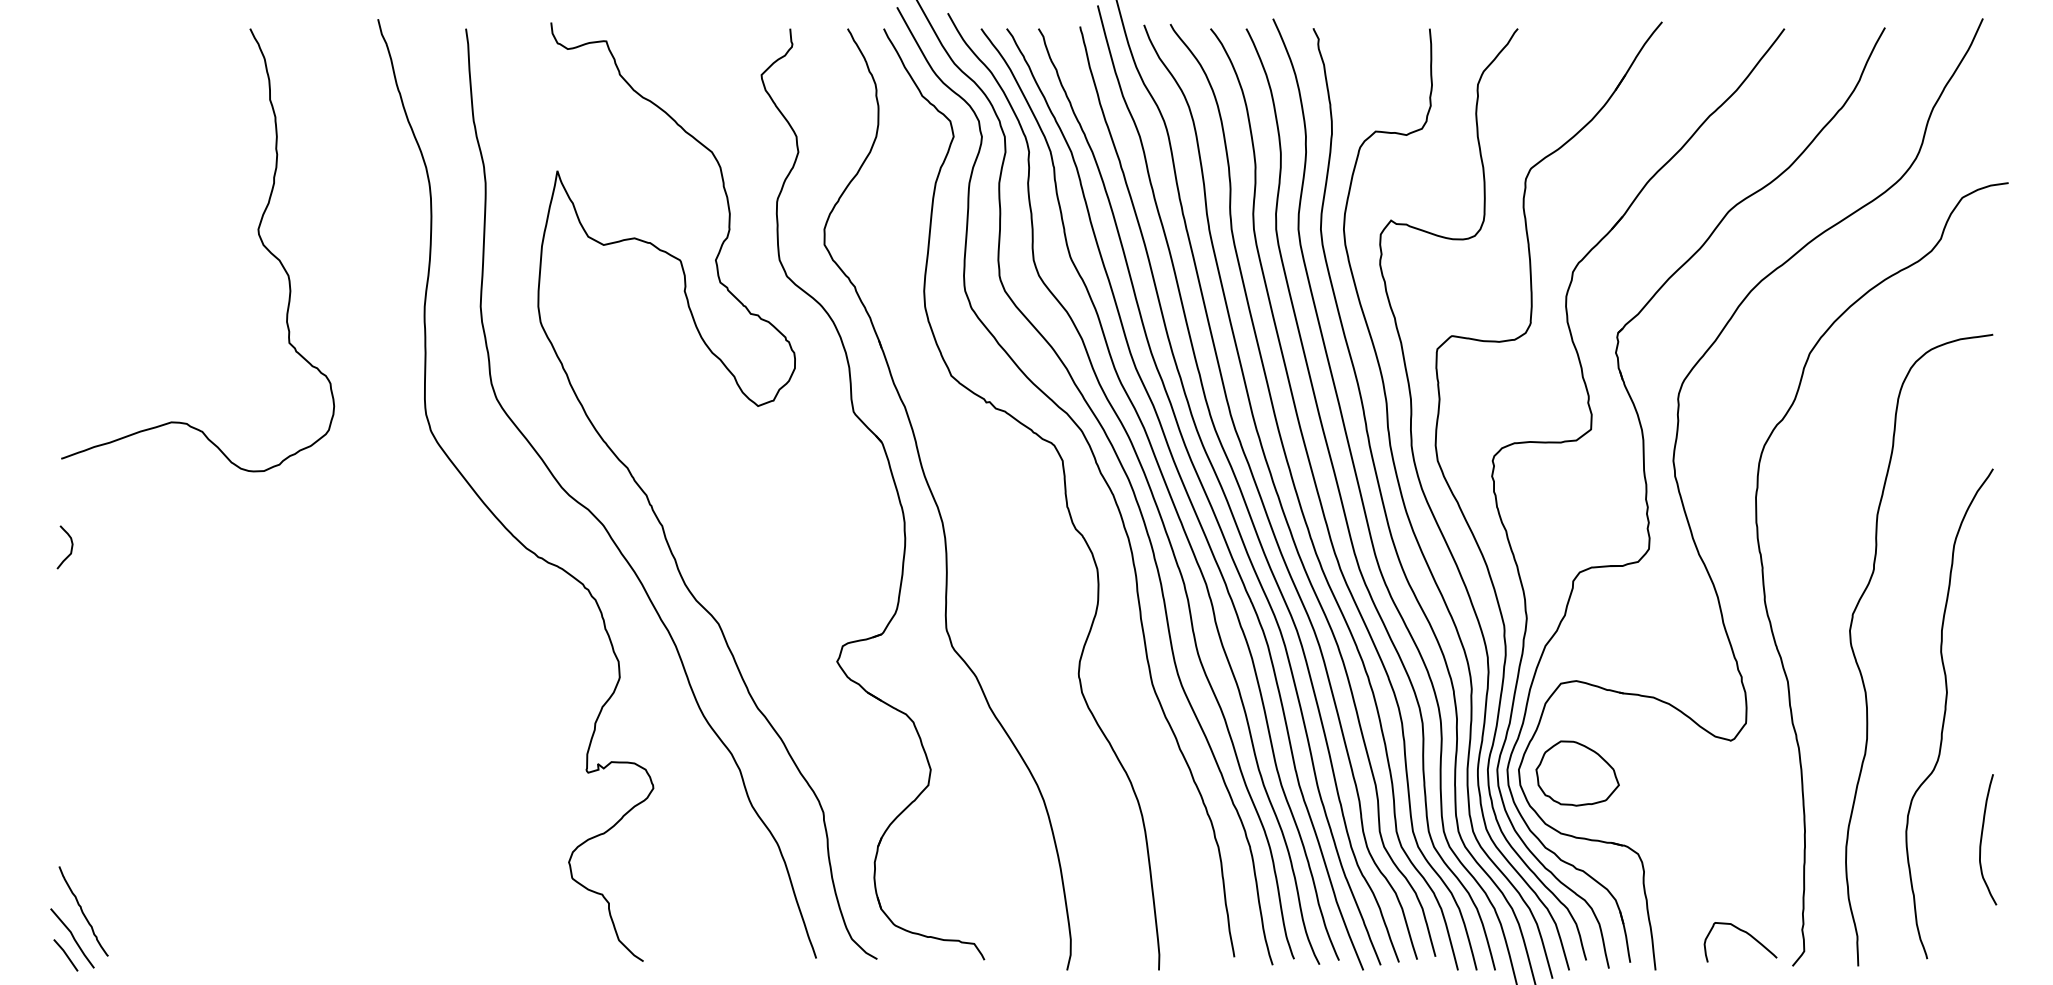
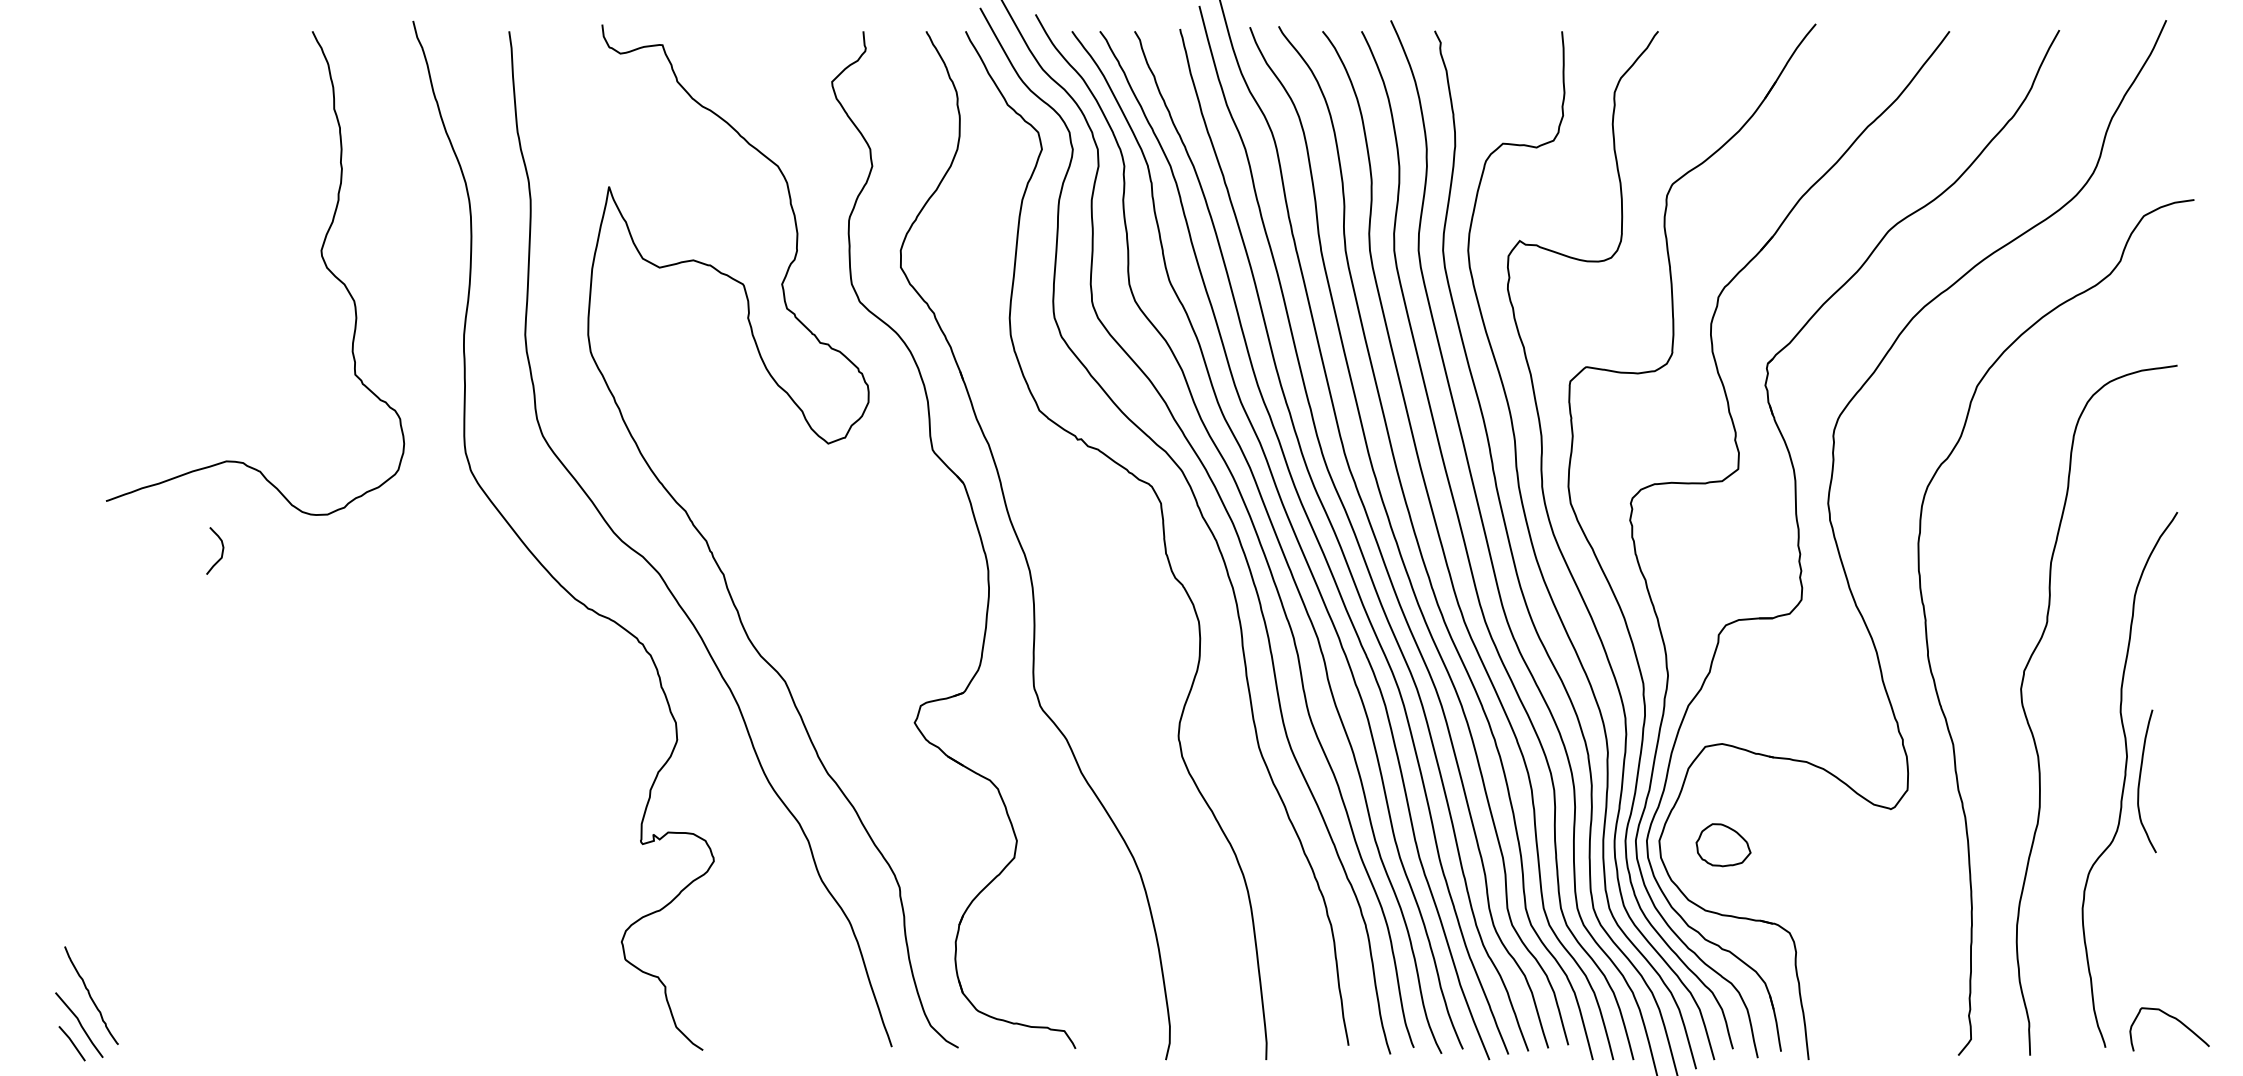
curve: (258, 235) -> (321, 257), moved
curve: (70, 547) -> (221, 551), moved
part: (1577, 773) -> (1723, 845), size x0.6
curve: (1982, 839) -> (2140, 781), moved
curve: (1746, 934) -> (2176, 1020), moved

